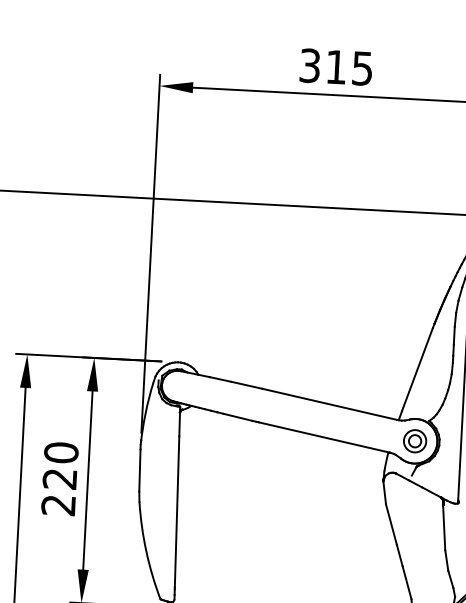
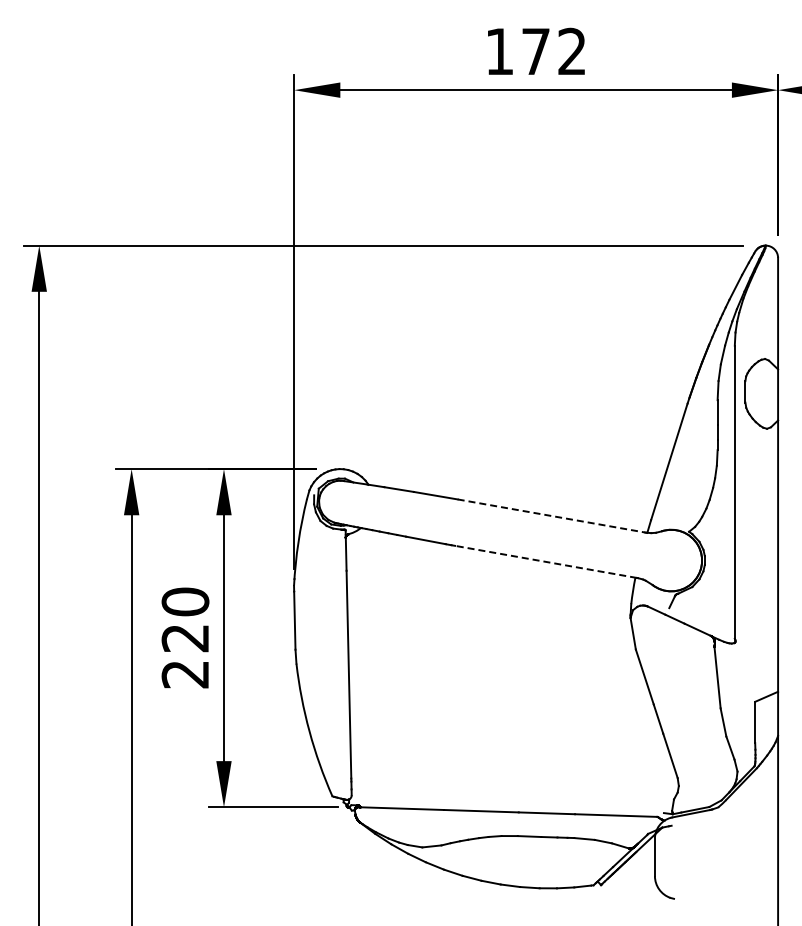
text: (335, 67) -> (535, 51), 315 -> 172
line: (329, 404) -> (551, 516), solid -> dashed
line: (323, 437) -> (545, 561), solid -> dashed
part: (415, 441) -> (671, 560), removed

